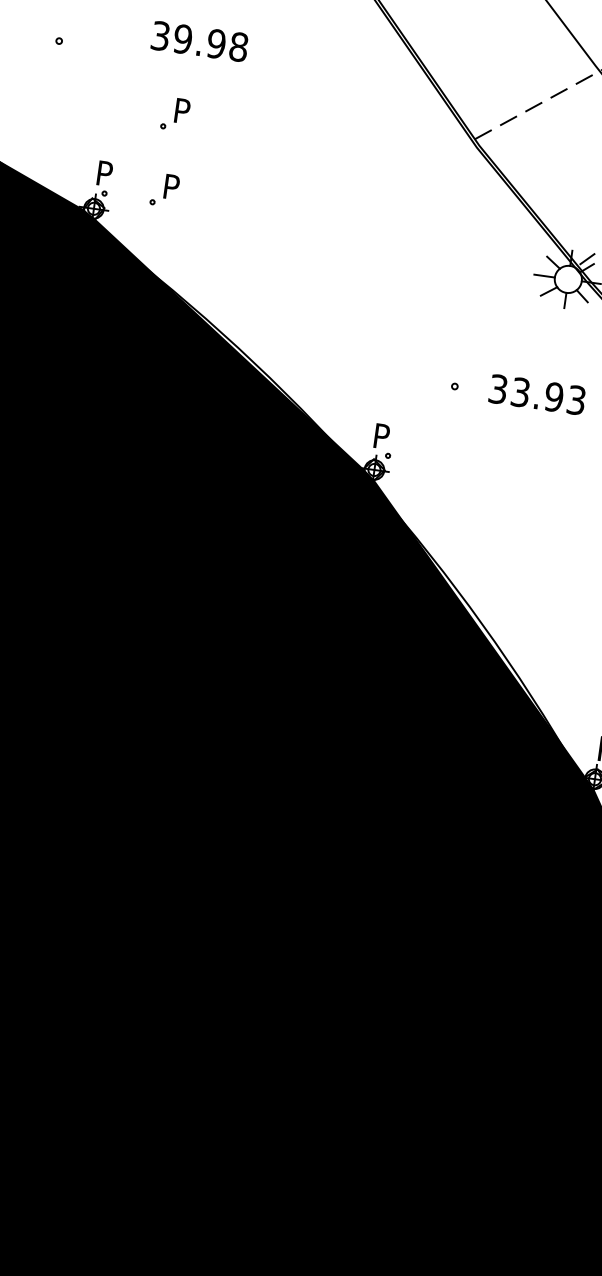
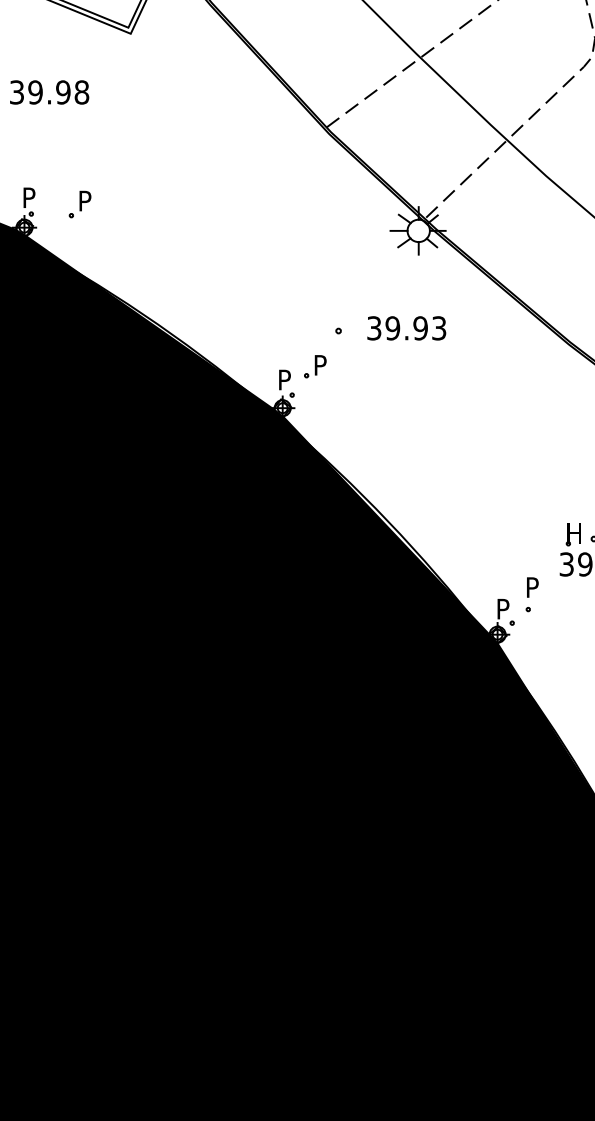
text: (199, 41) -> (49, 92), moved
part: (174, 114) -> (79, 141), removed
text: (520, 392) -> (392, 328), 33.93 -> 39.93
part: (421, 425) -> (315, 366), added

